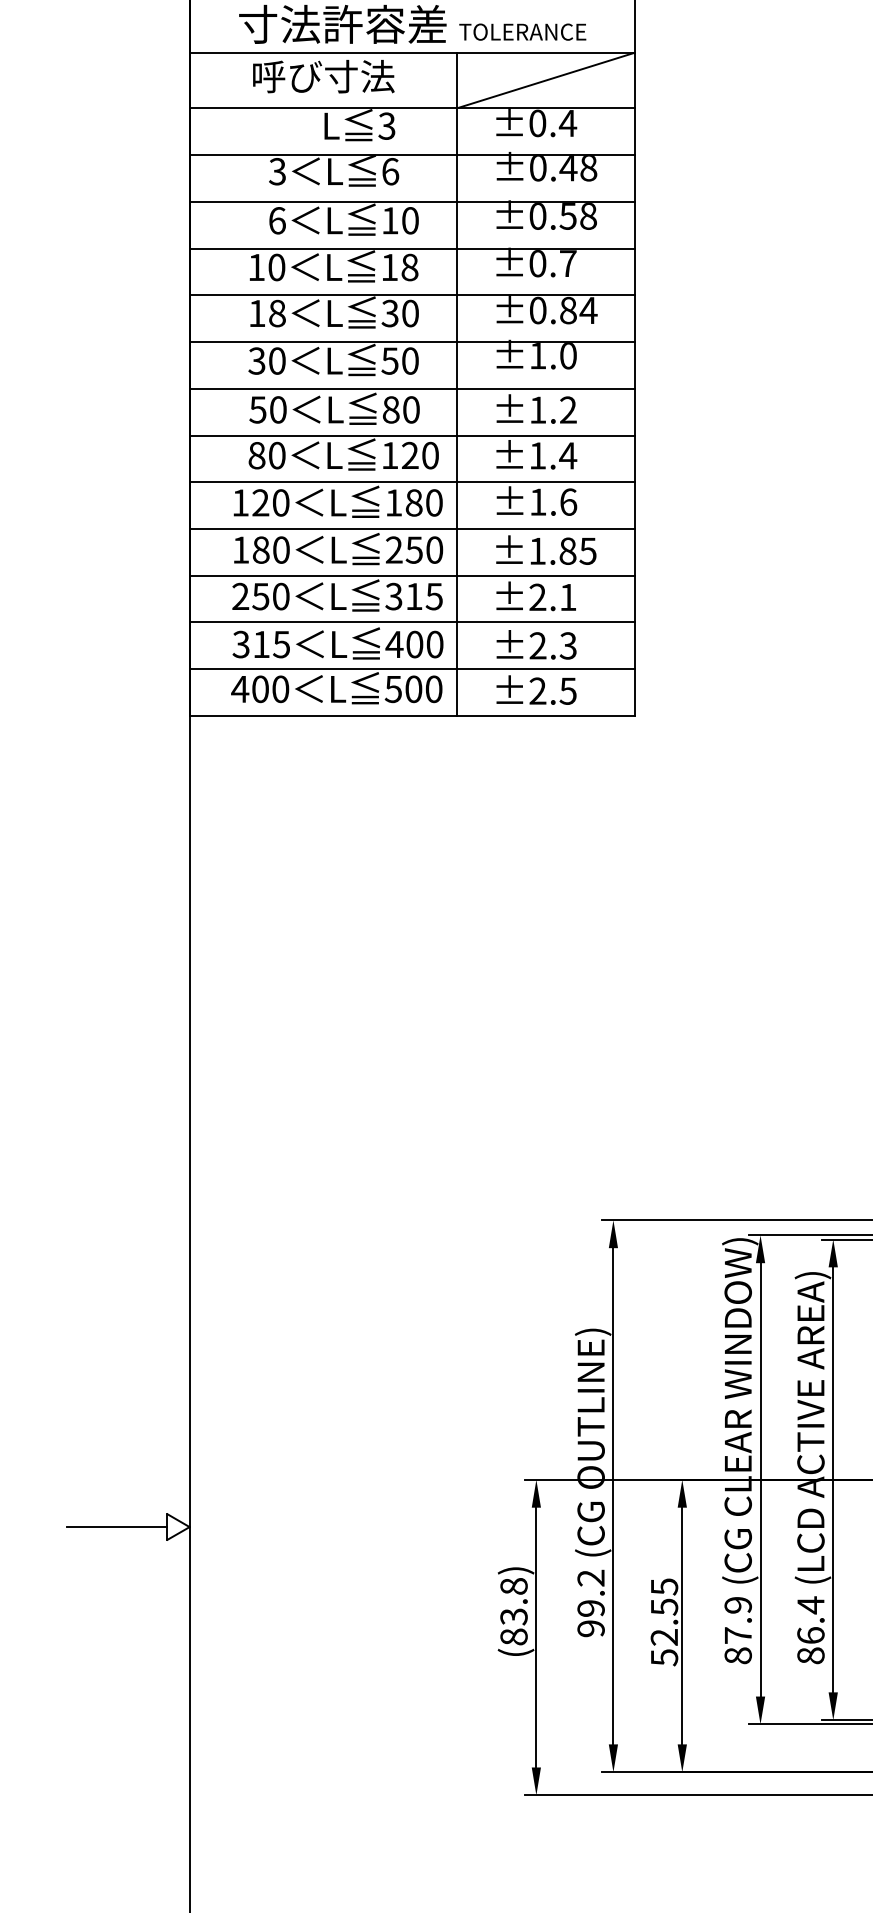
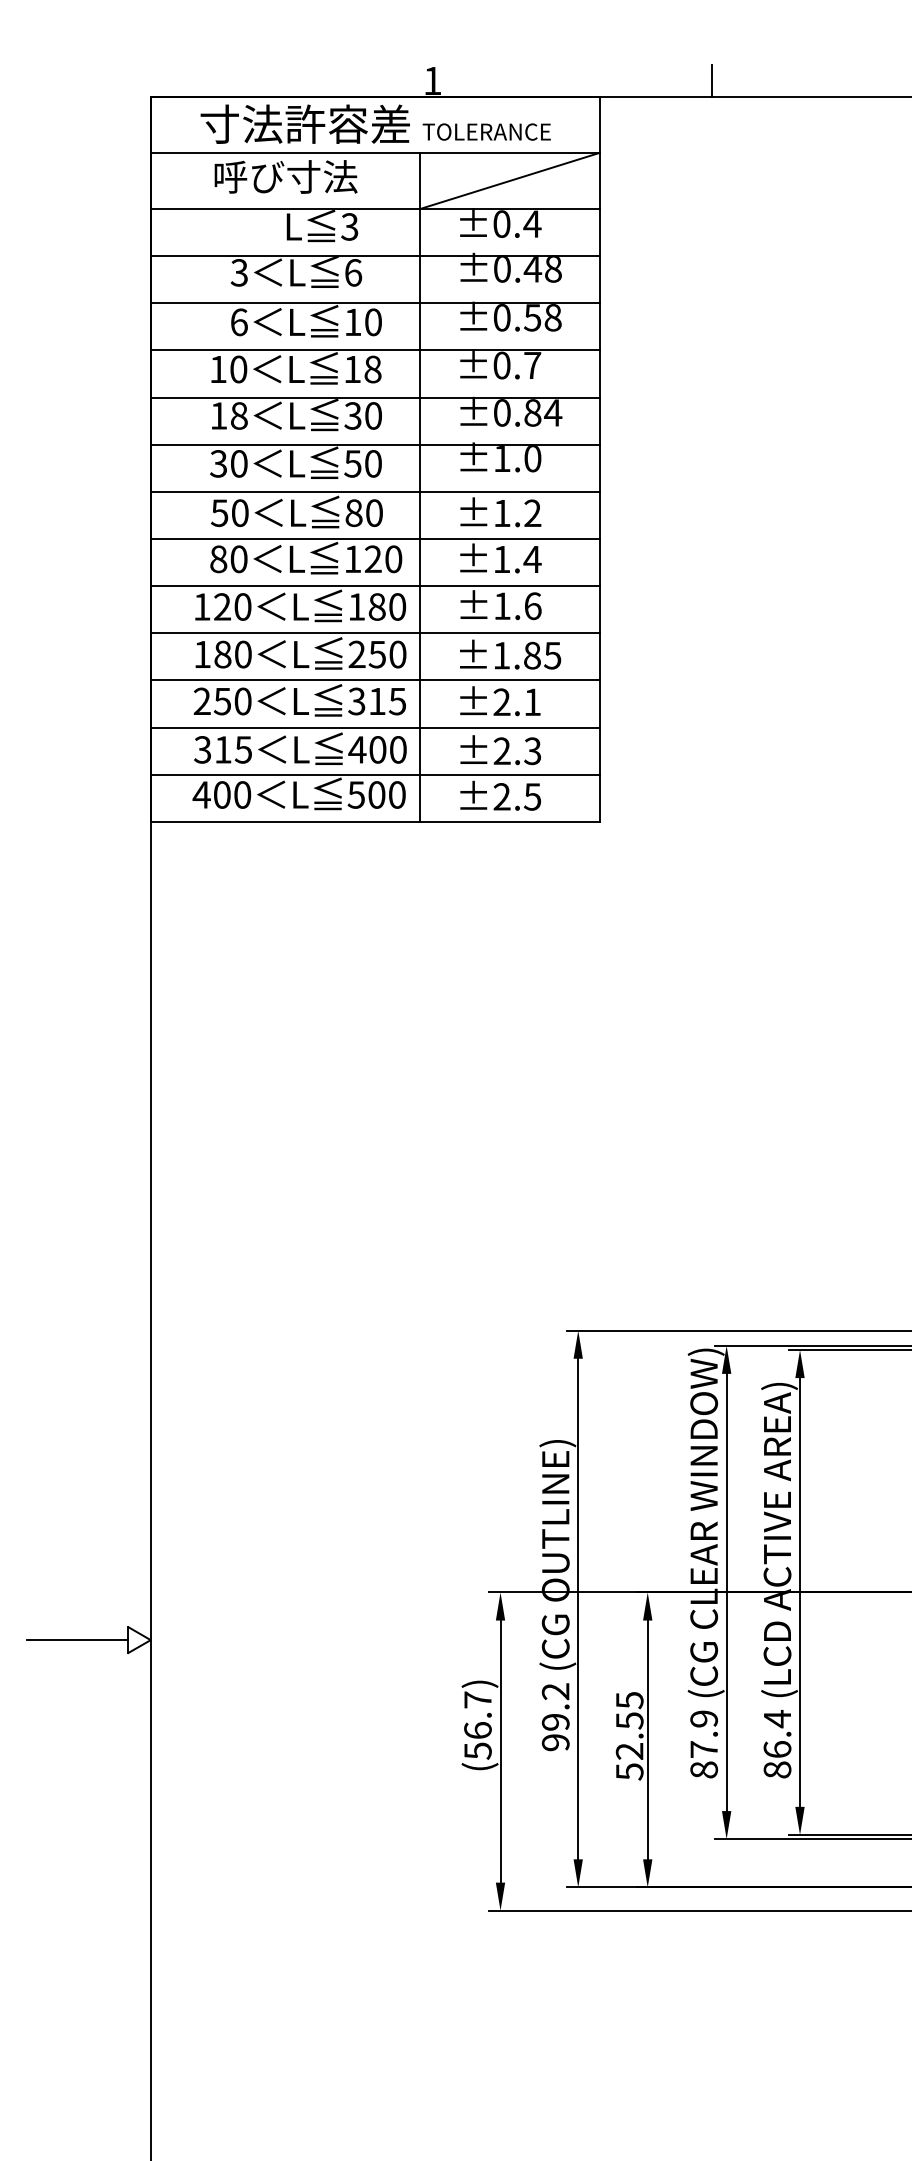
text: (513, 1611) -> (477, 1725), (83.8) -> (56.7)

